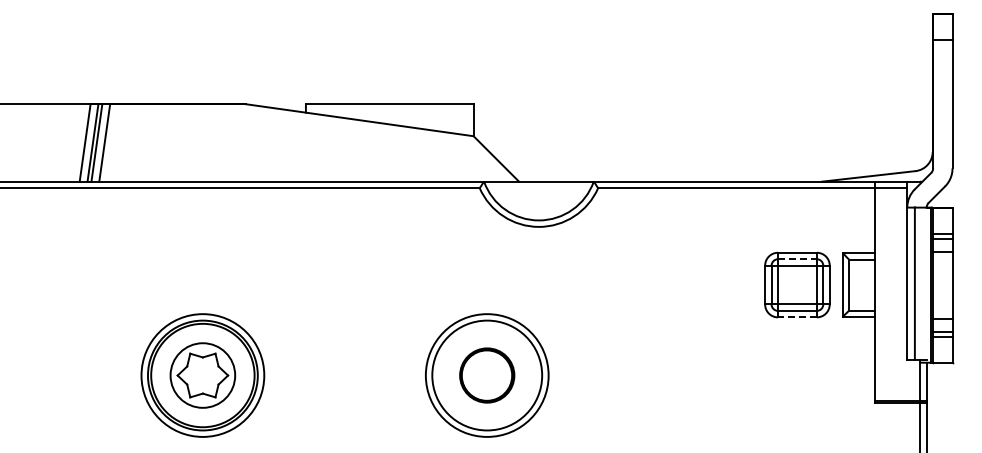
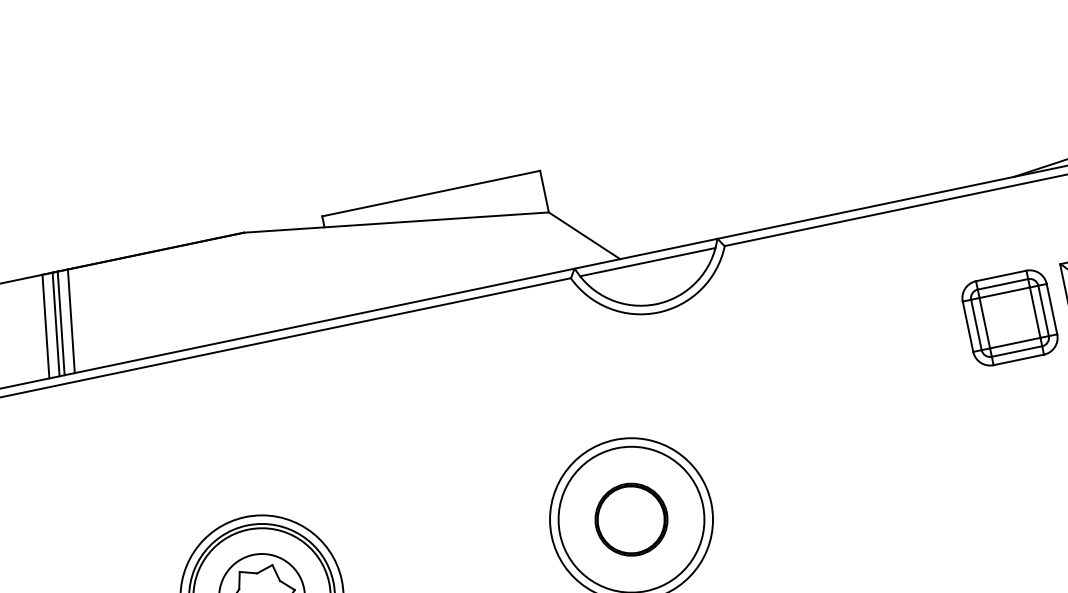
line: (538, 188) -> (647, 262), added
line: (797, 259) -> (1003, 284), dashed -> solid
line: (796, 317) -> (1017, 360), dashed -> solid

